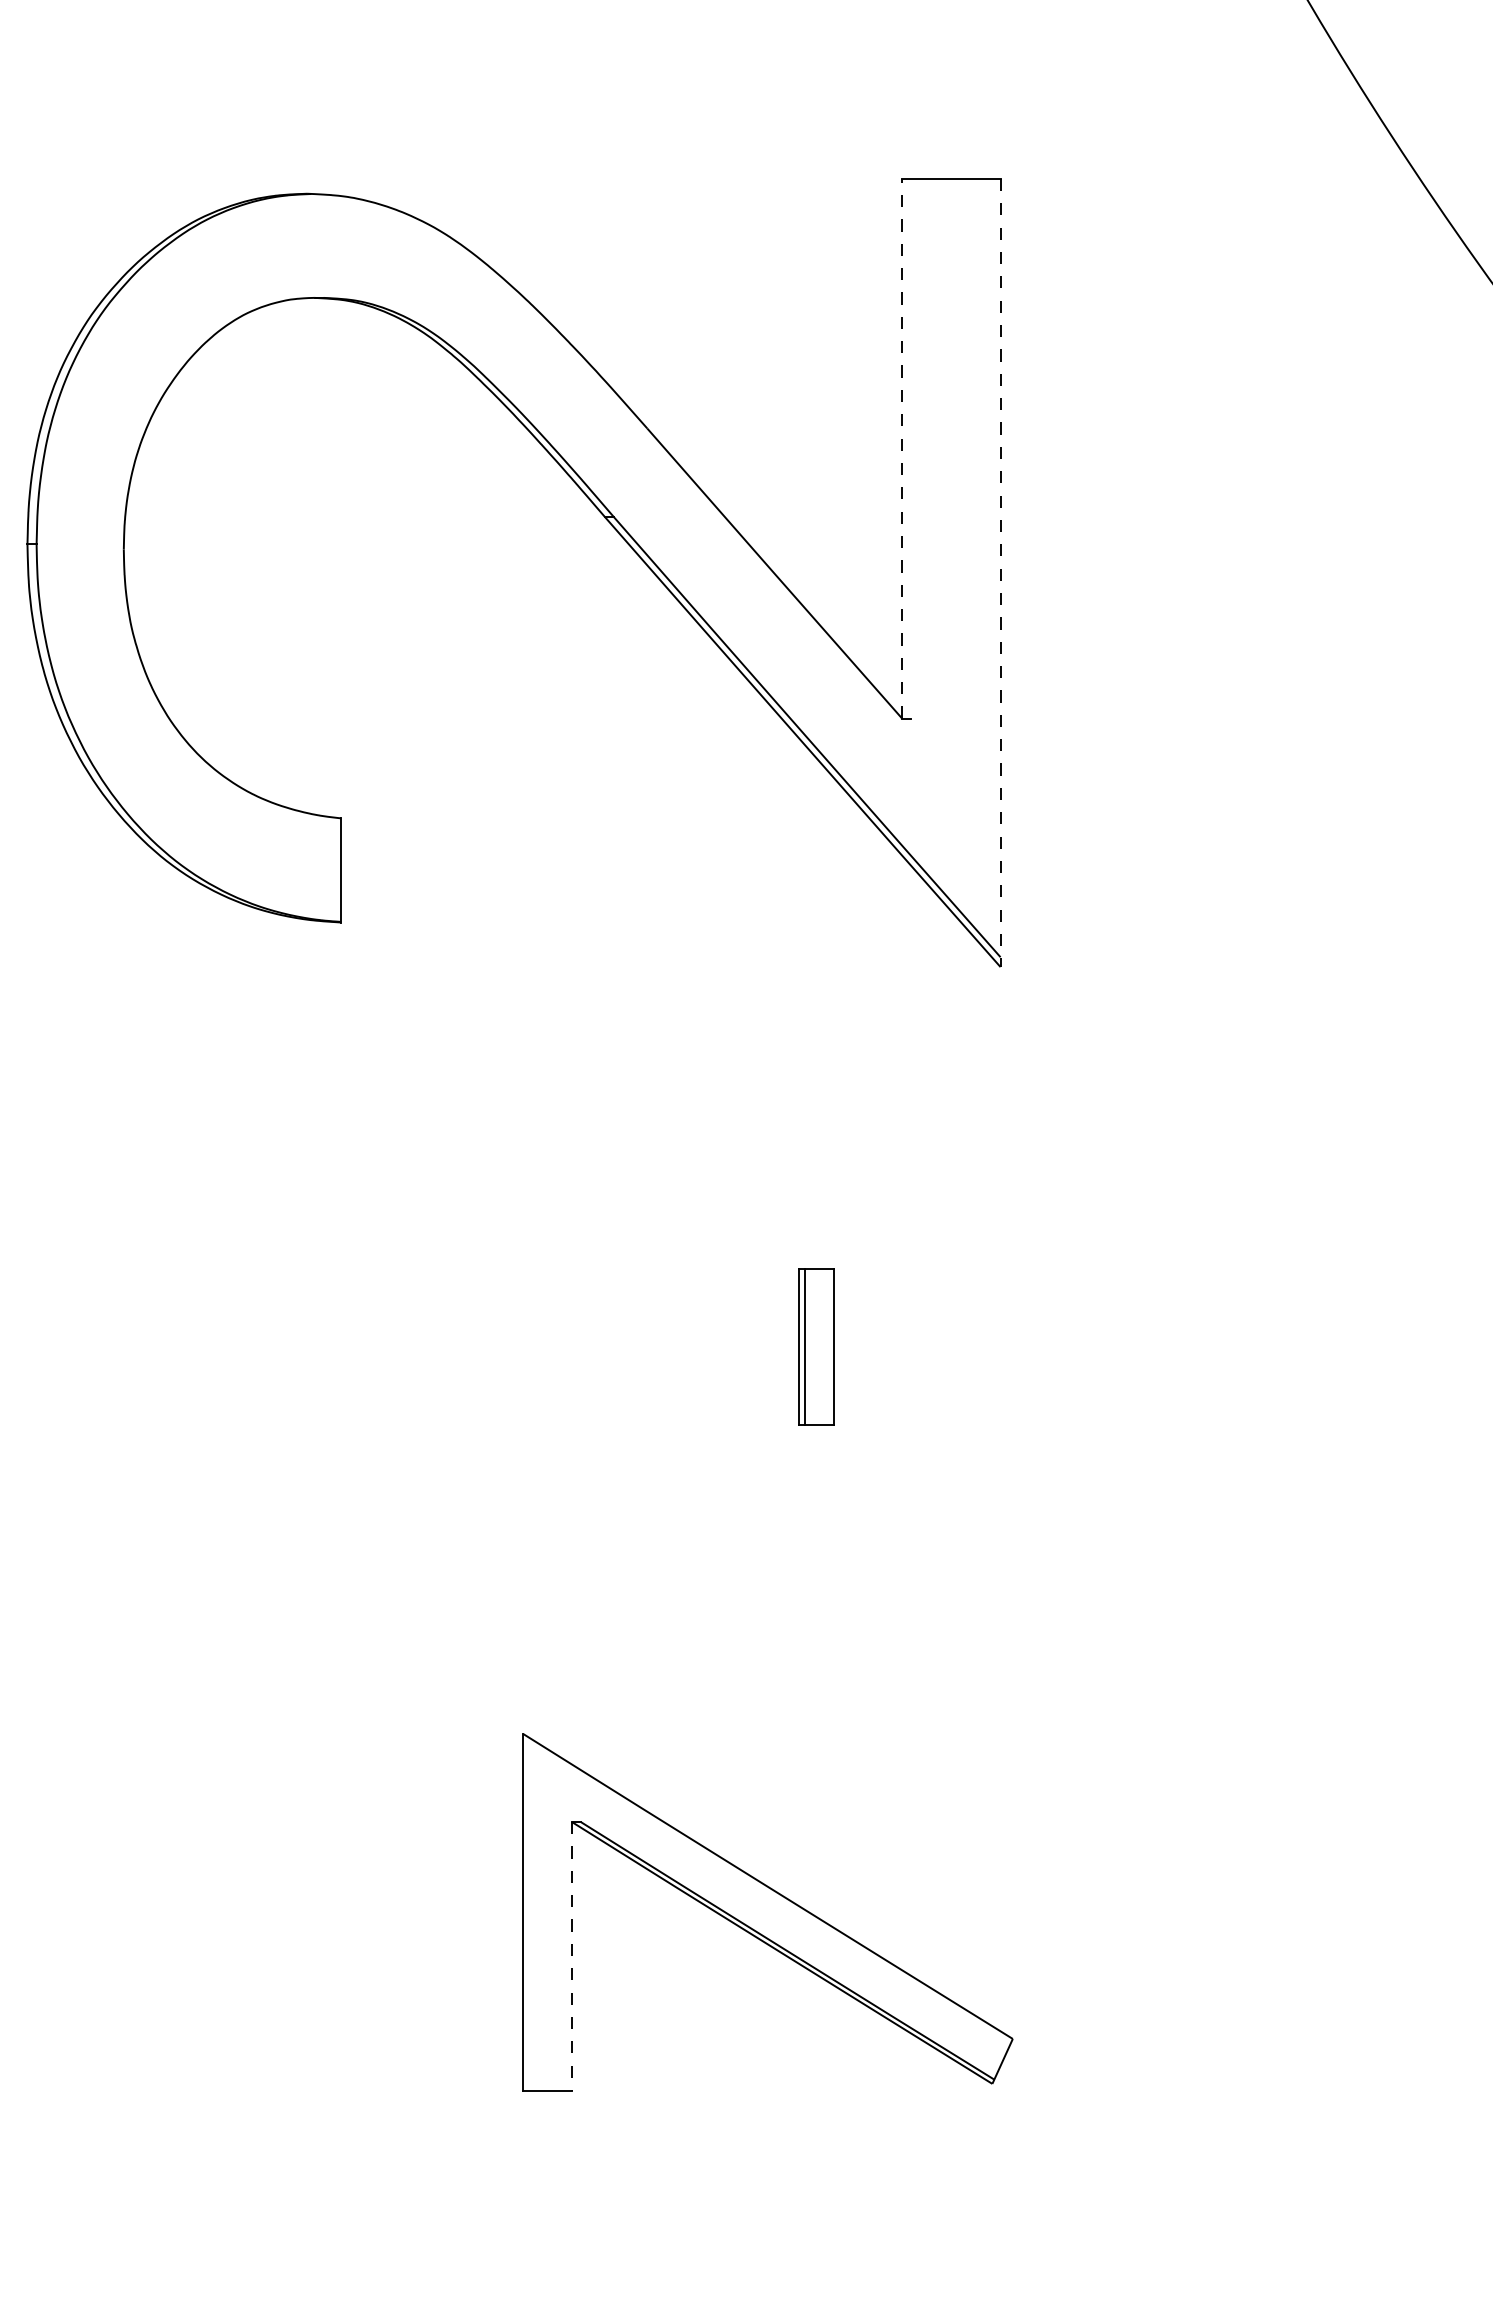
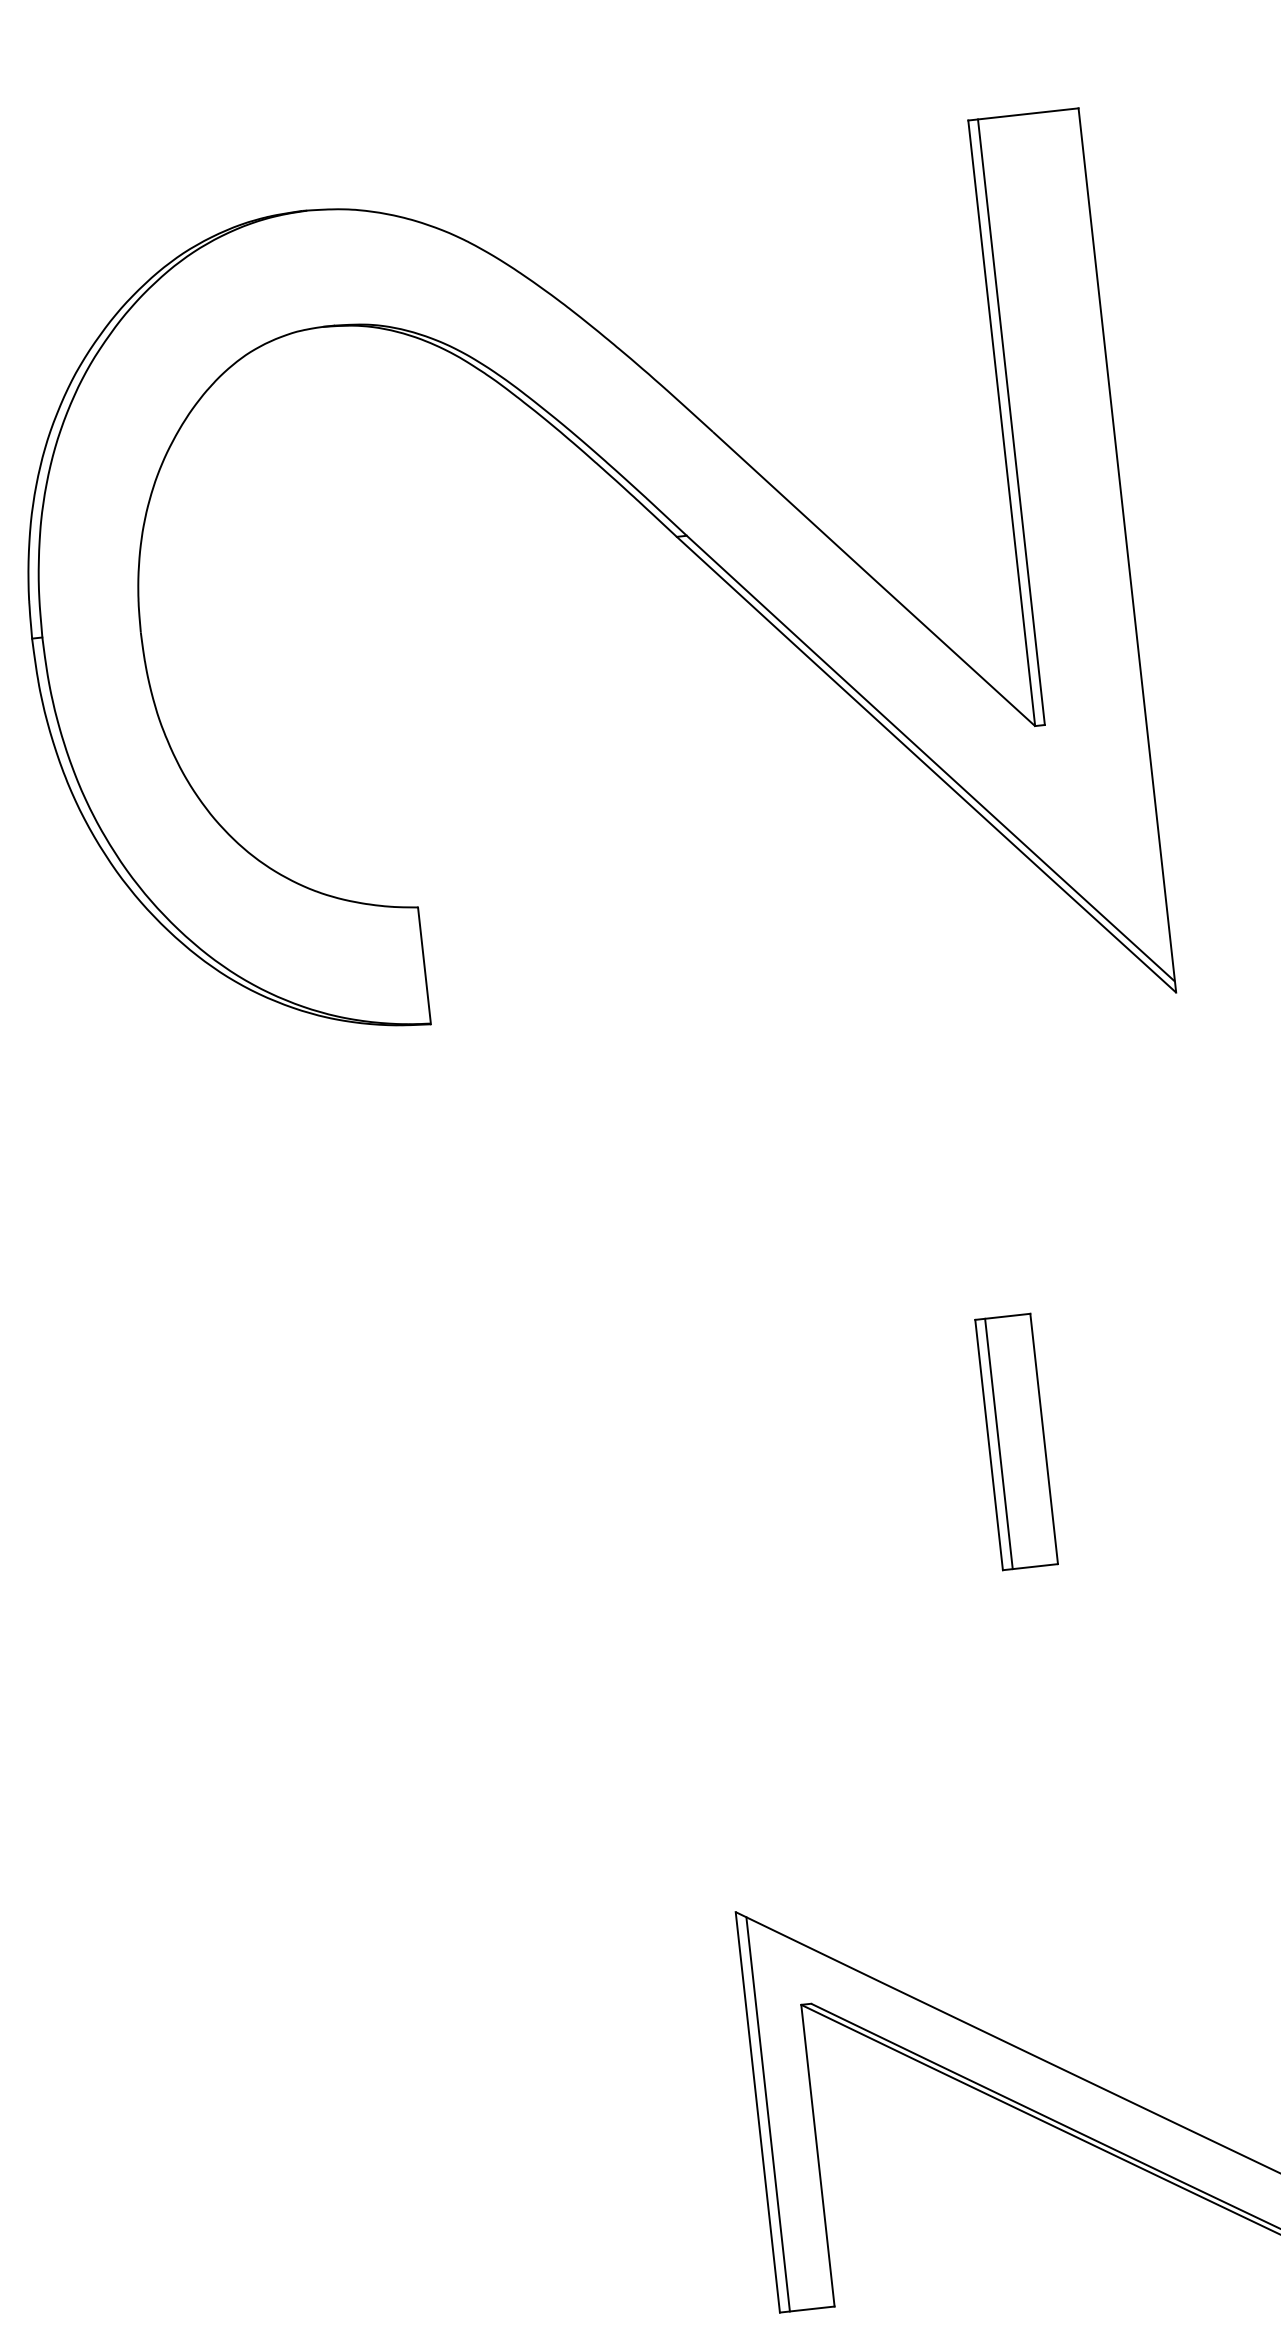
line: (902, 448) -> (1001, 422), dashed -> solid
line: (910, 448) -> (1010, 421), added
line: (1000, 573) -> (1127, 551), dashed -> solid
part: (816, 1347) -> (1016, 1442), size x1.43
line: (532, 1914) -> (768, 2113), added
line: (571, 1957) -> (817, 2156), dashed -> solid

